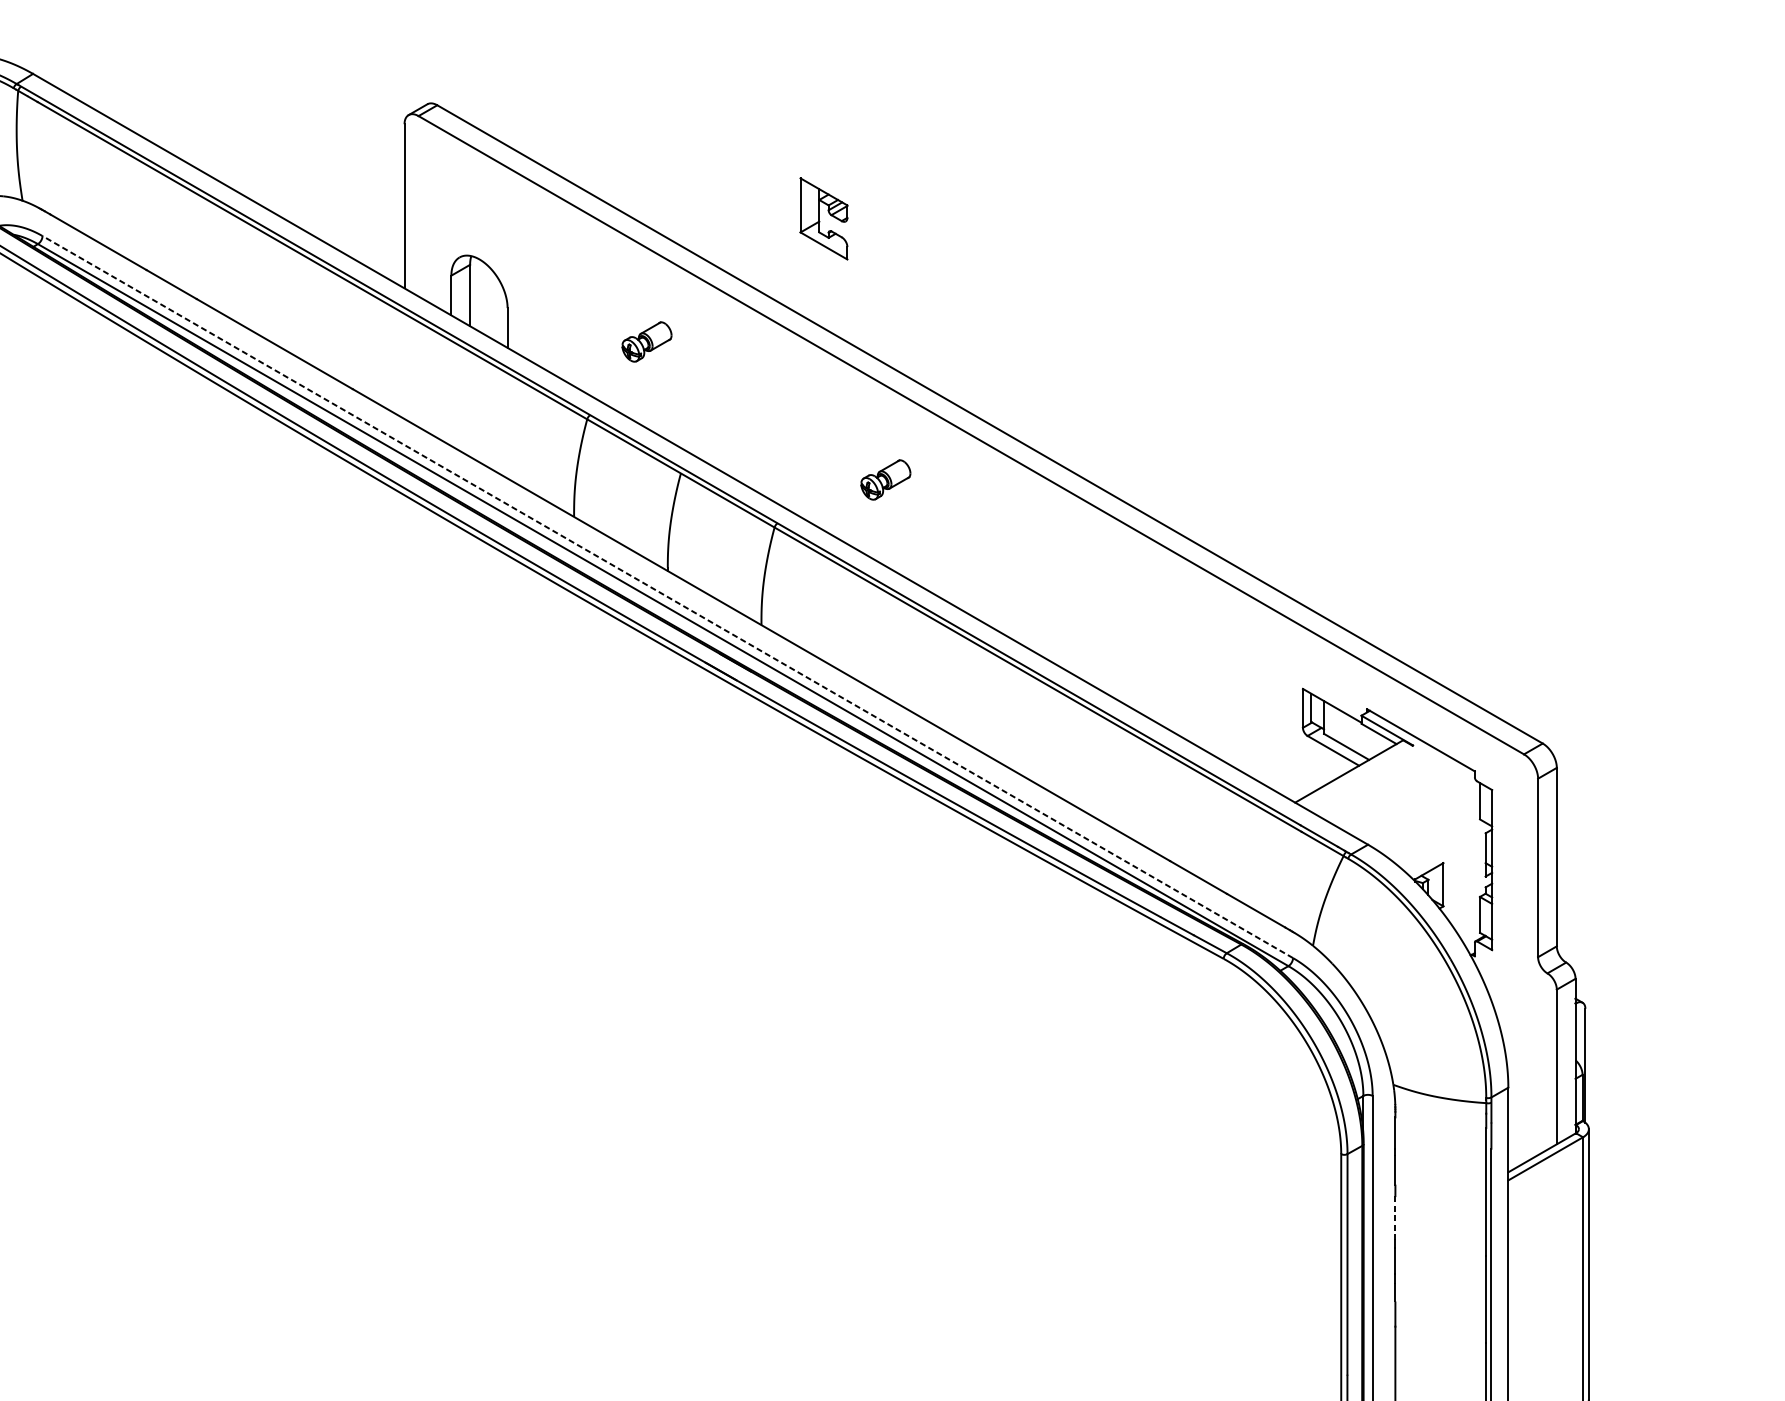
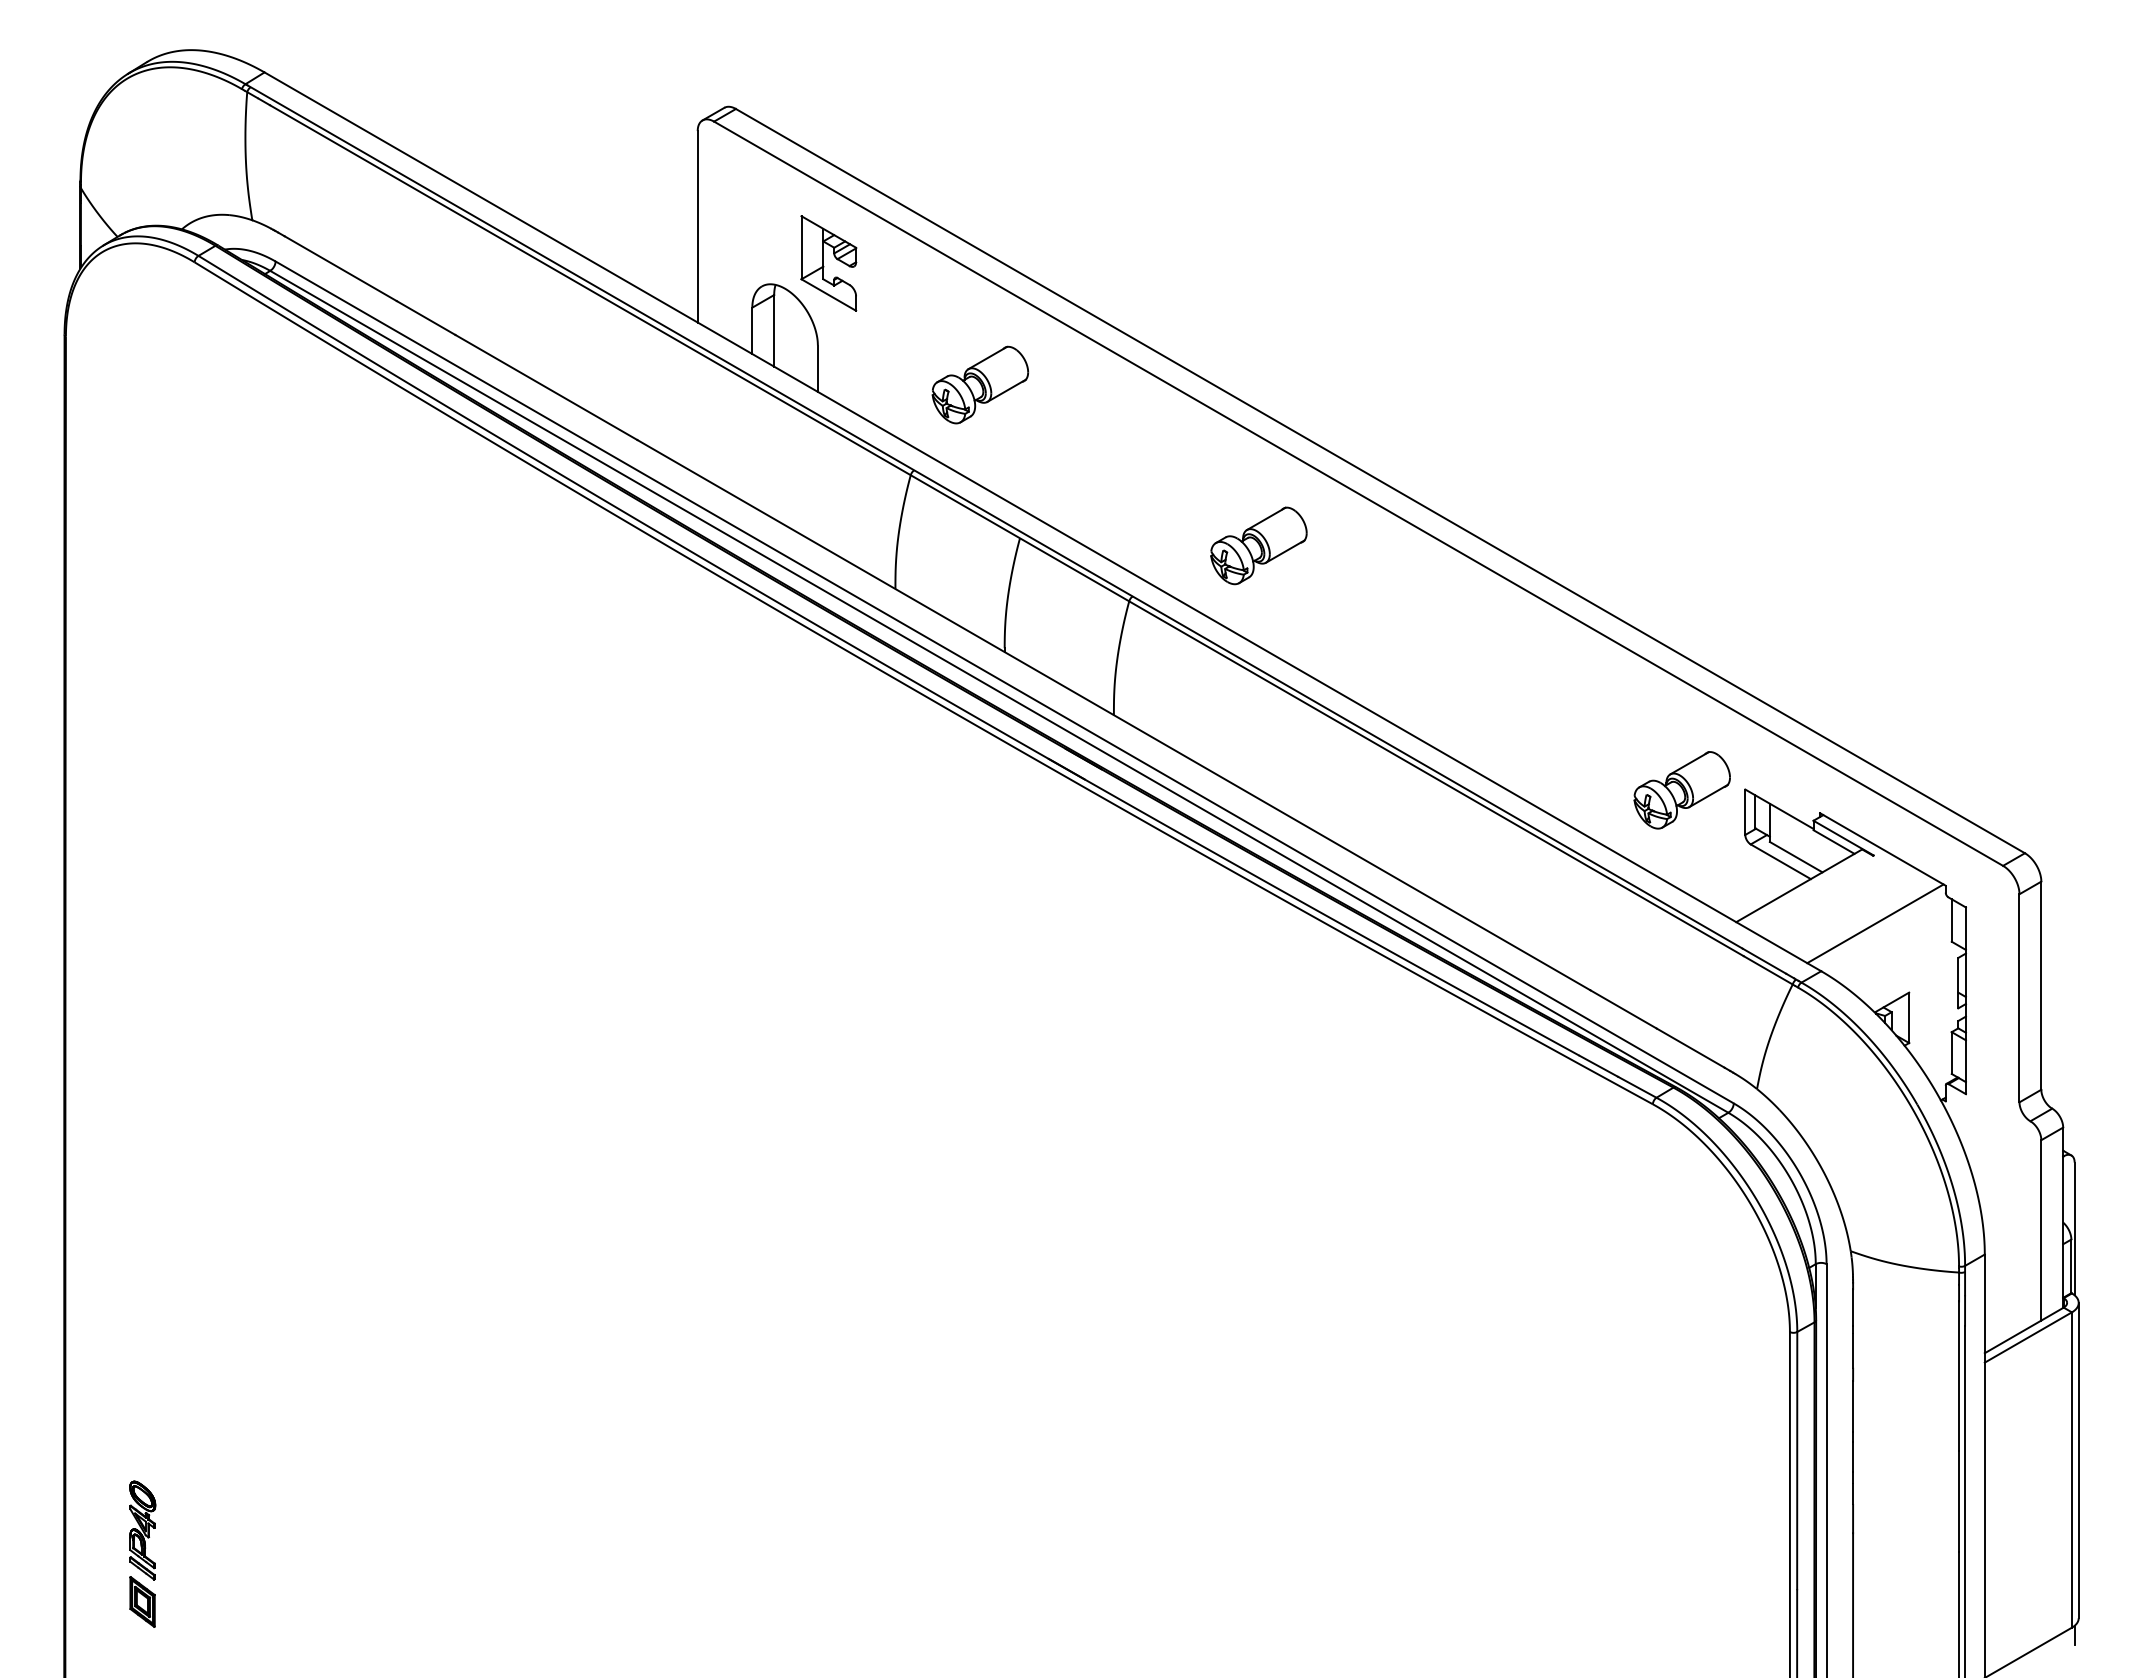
part: (823, 218) -> (828, 263), moved
part: (647, 341) -> (980, 384), size x1.67
part: (885, 479) -> (1258, 545), size x1.67
line: (667, 597) -> (1004, 682), dashed -> solid
part: (1248, 689) -> (1681, 790), added
line: (1414, 803) -> (1875, 923), added
line: (1395, 1218) -> (1853, 1406), dashed -> solid

